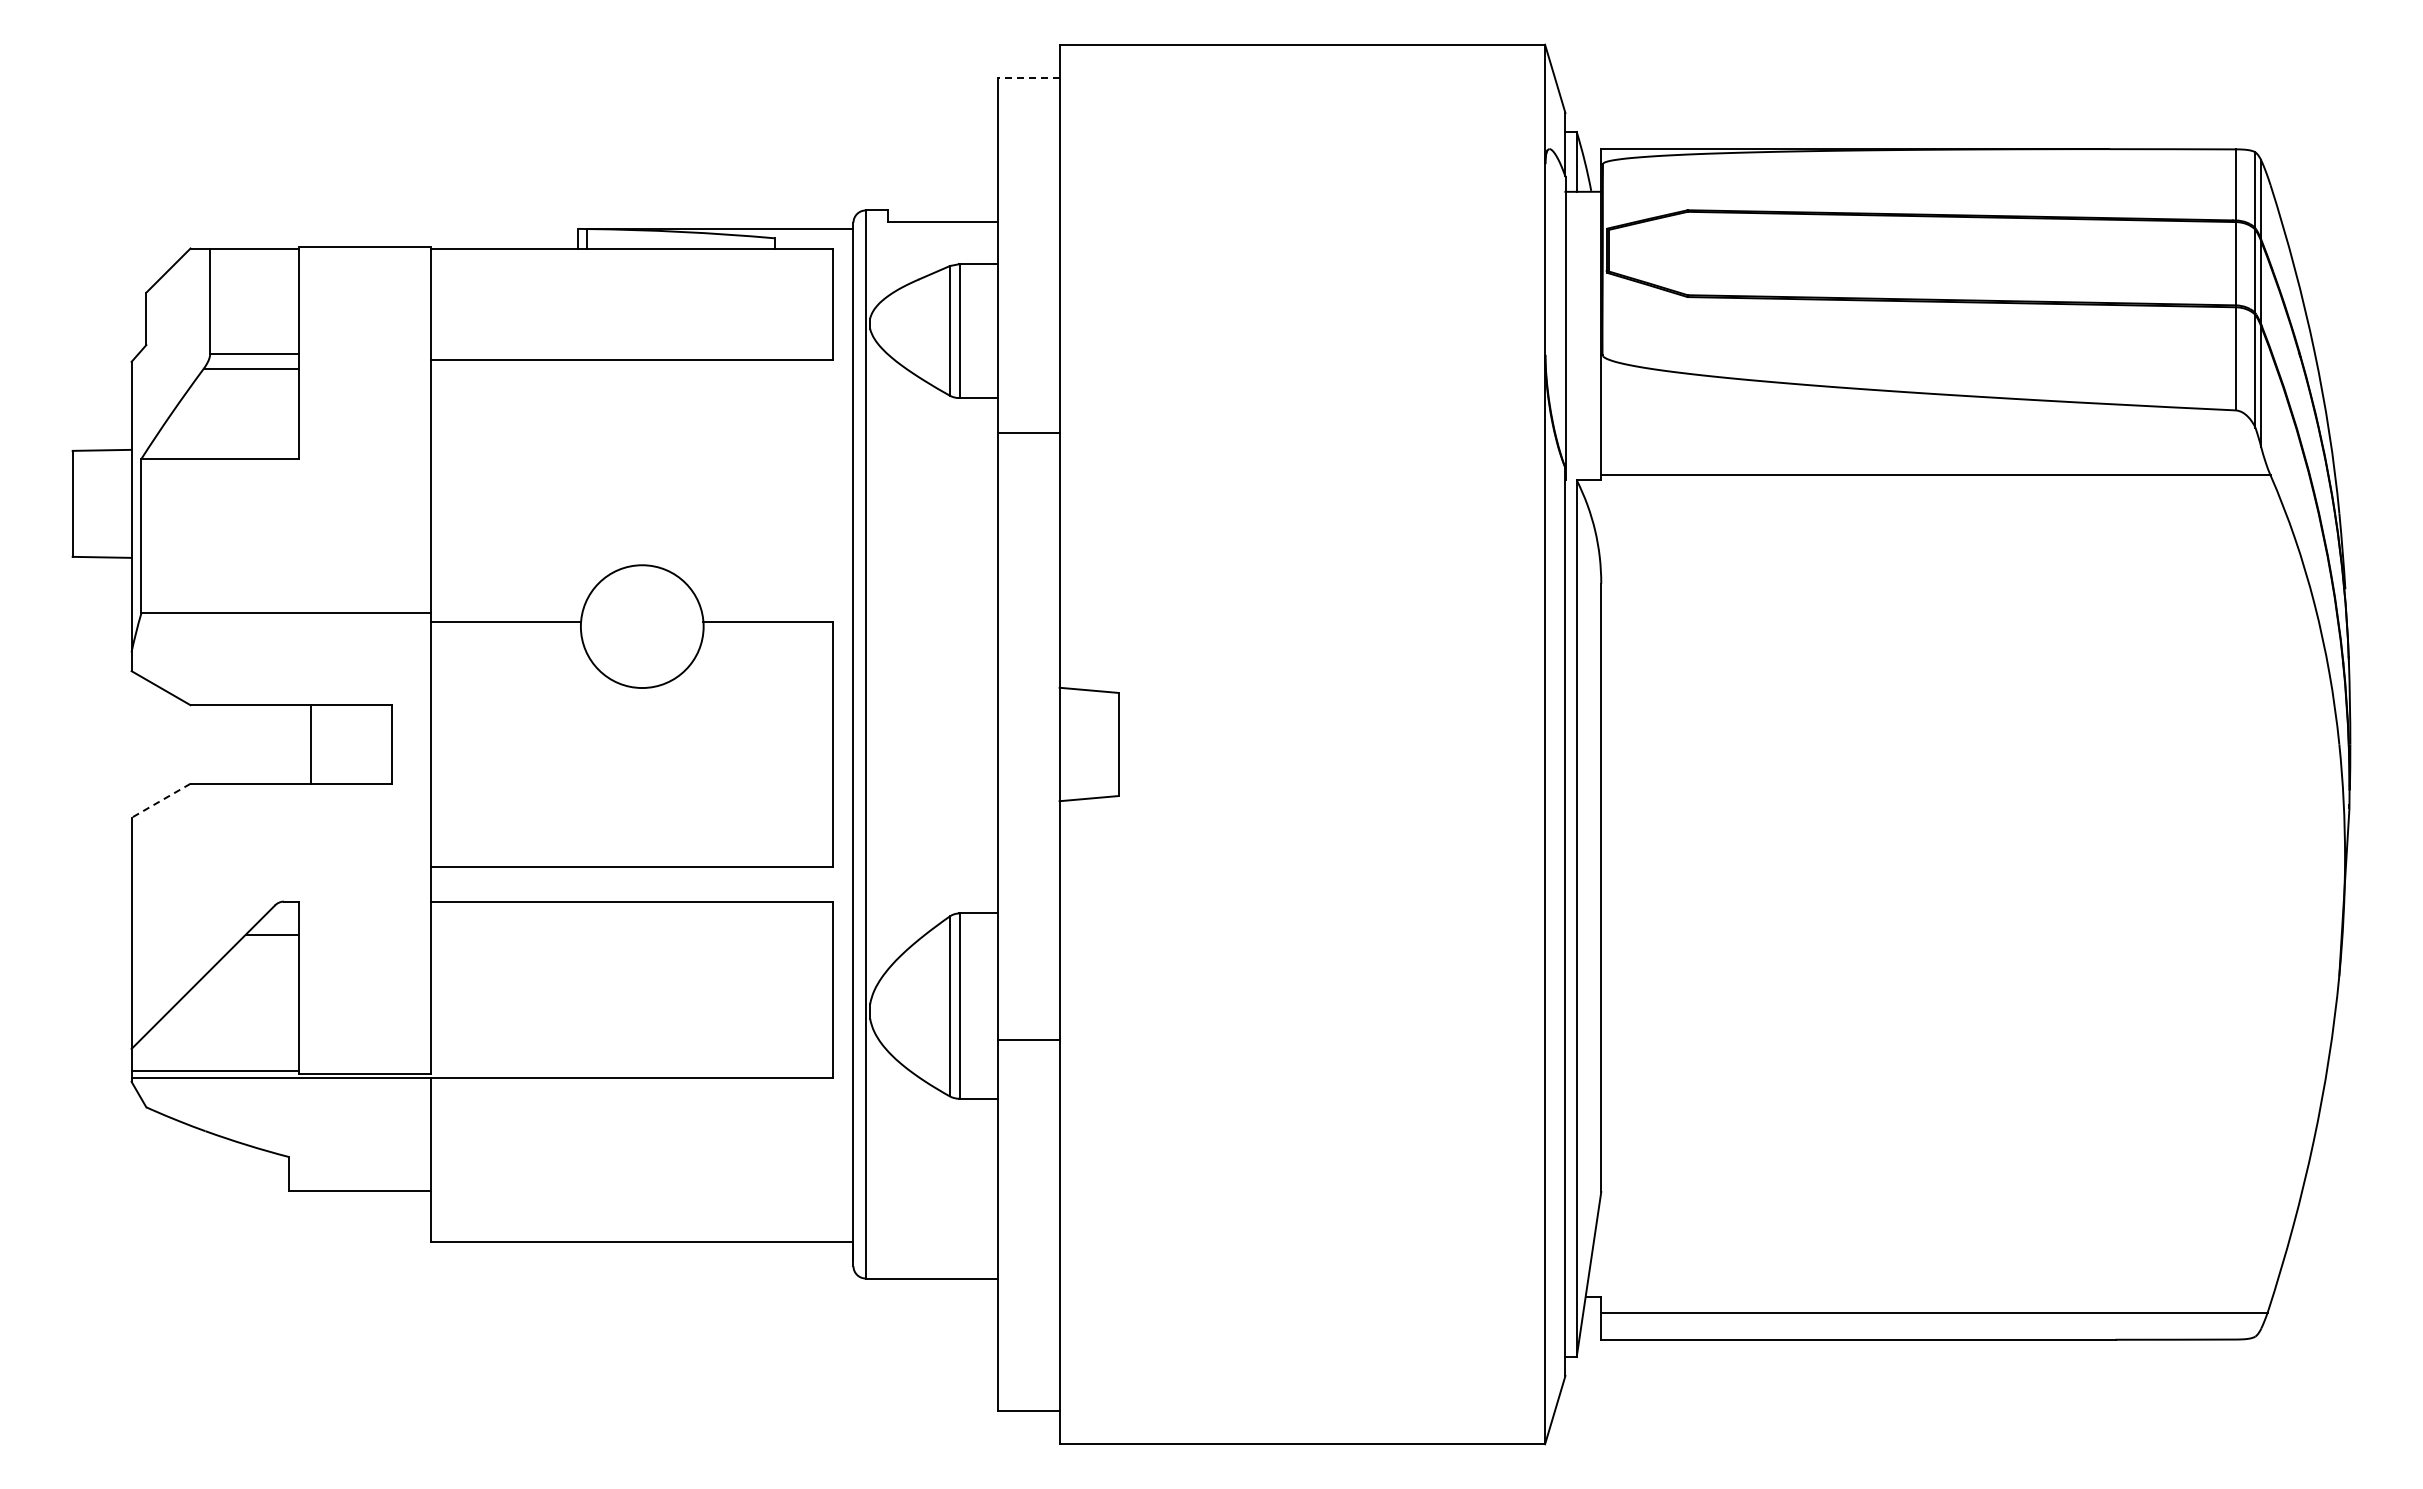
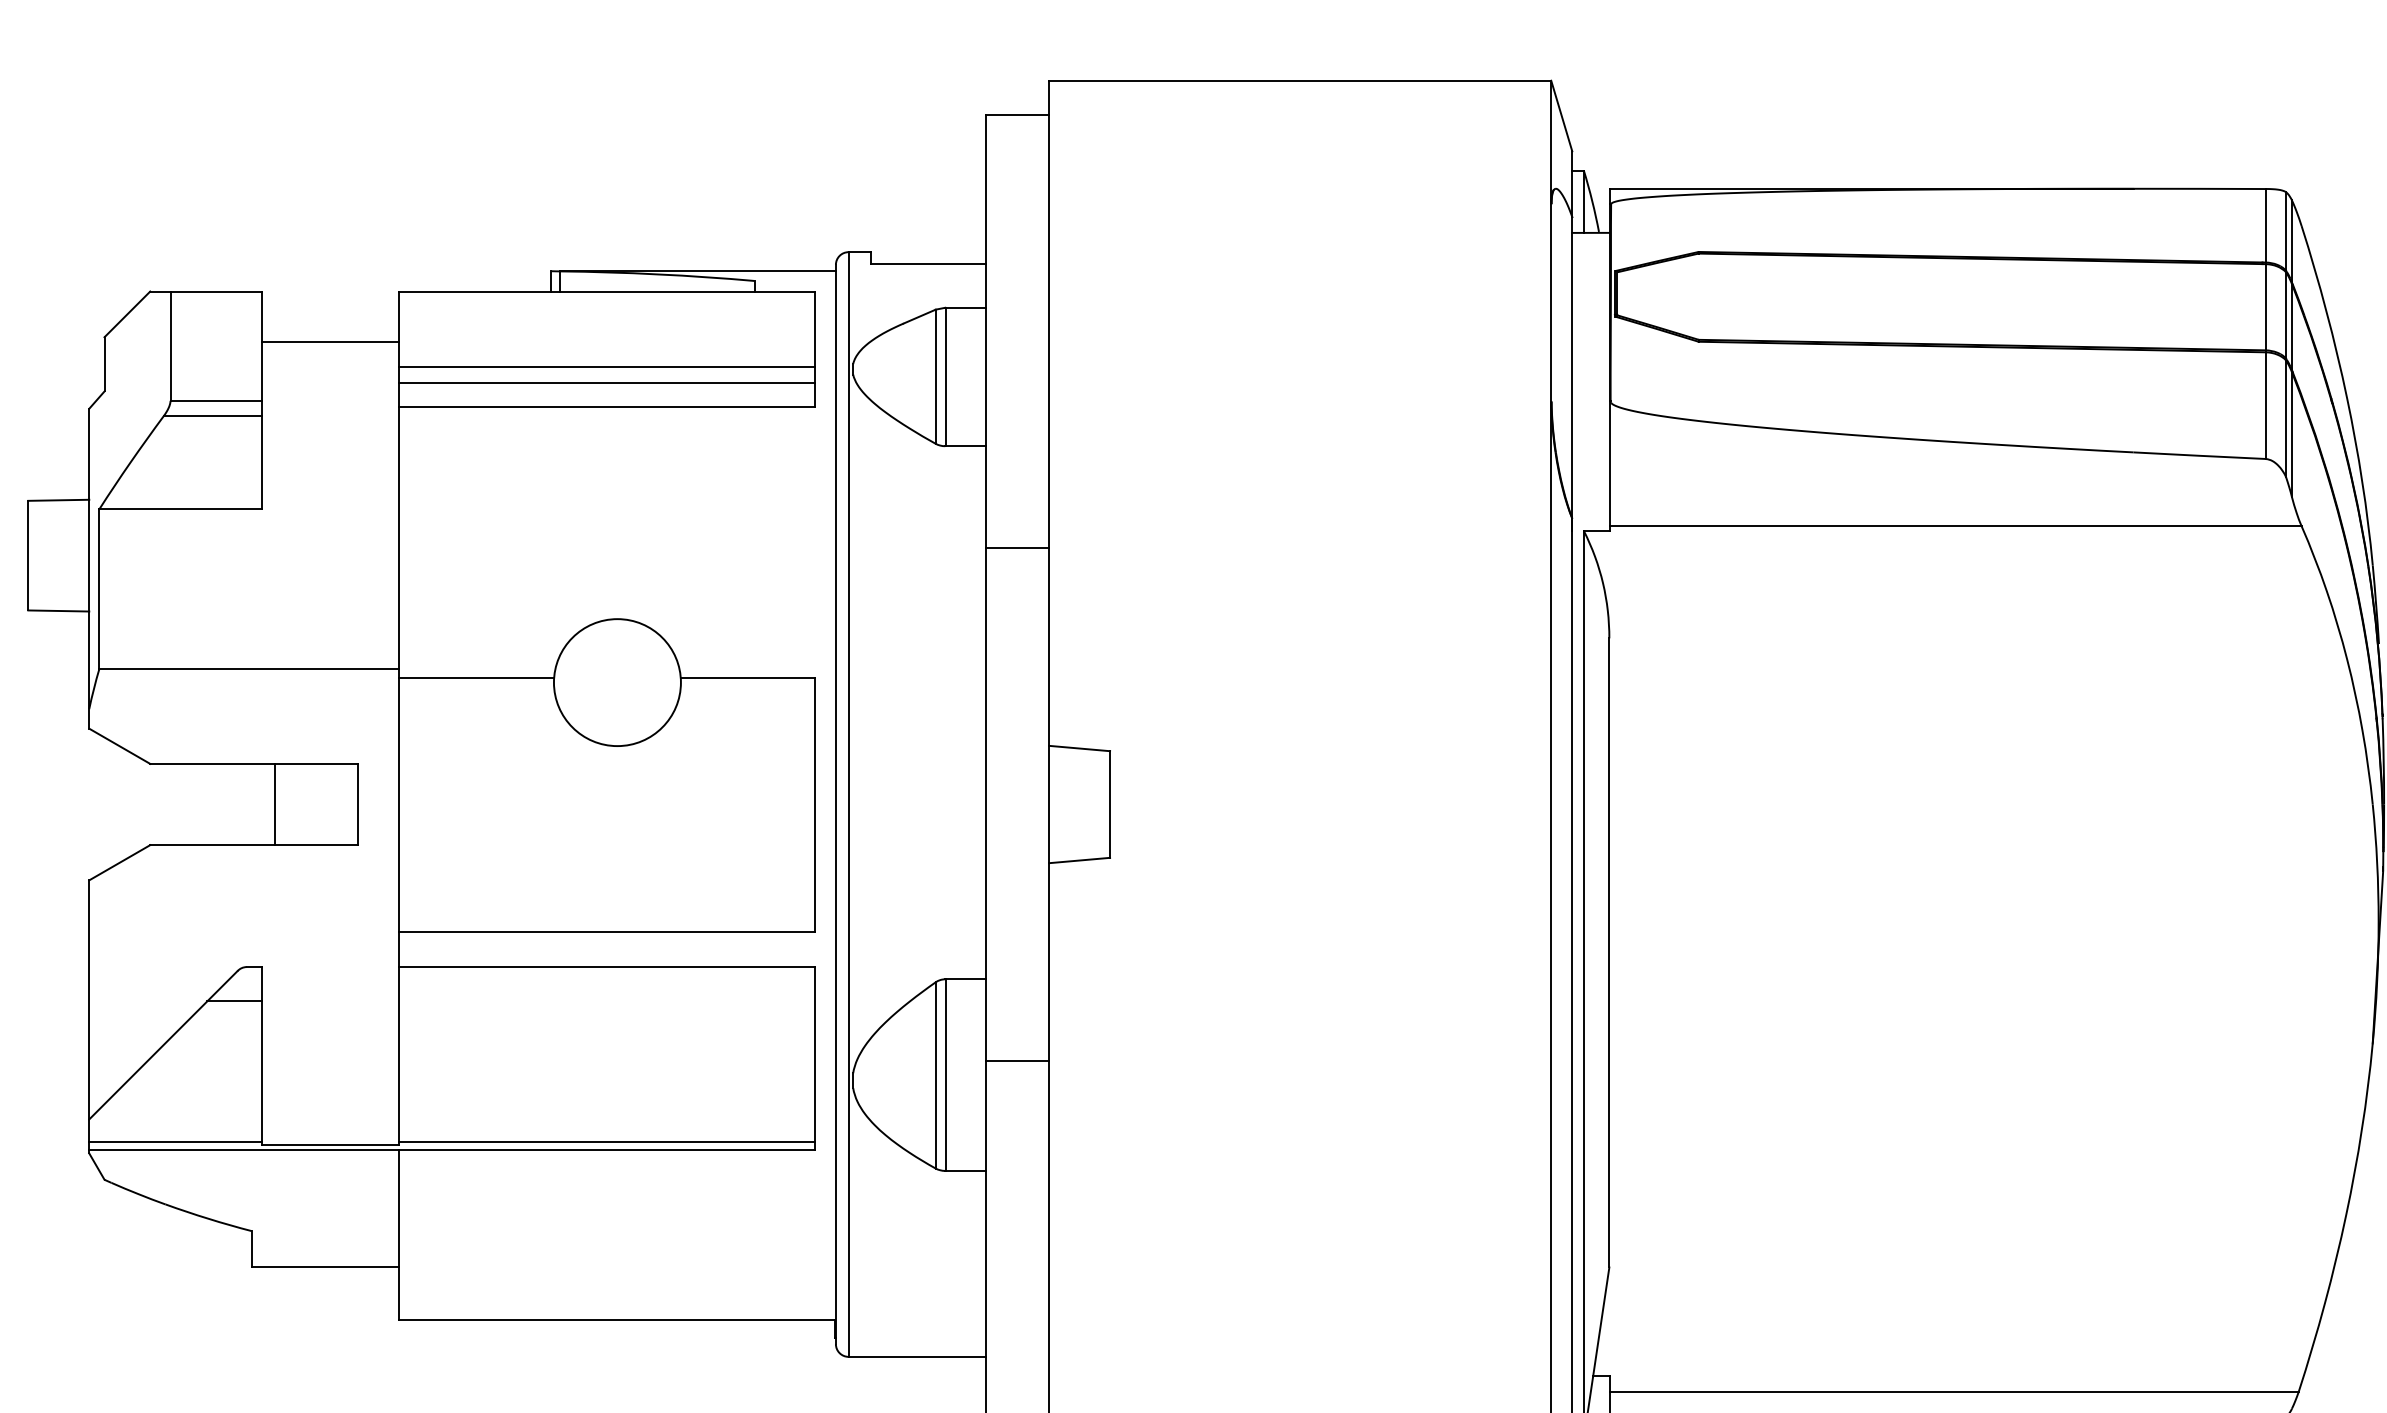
line: (1028, 77) -> (1016, 114), dashed -> solid
line: (364, 246) -> (330, 342), moved
line: (631, 321) -> (606, 367), added
line: (631, 337) -> (606, 383), added
line: (1028, 433) -> (1016, 548), moved
line: (160, 801) -> (119, 863), dashed -> solid
line: (1028, 1039) -> (1016, 1061), moved
line: (631, 1070) -> (606, 1141), added

